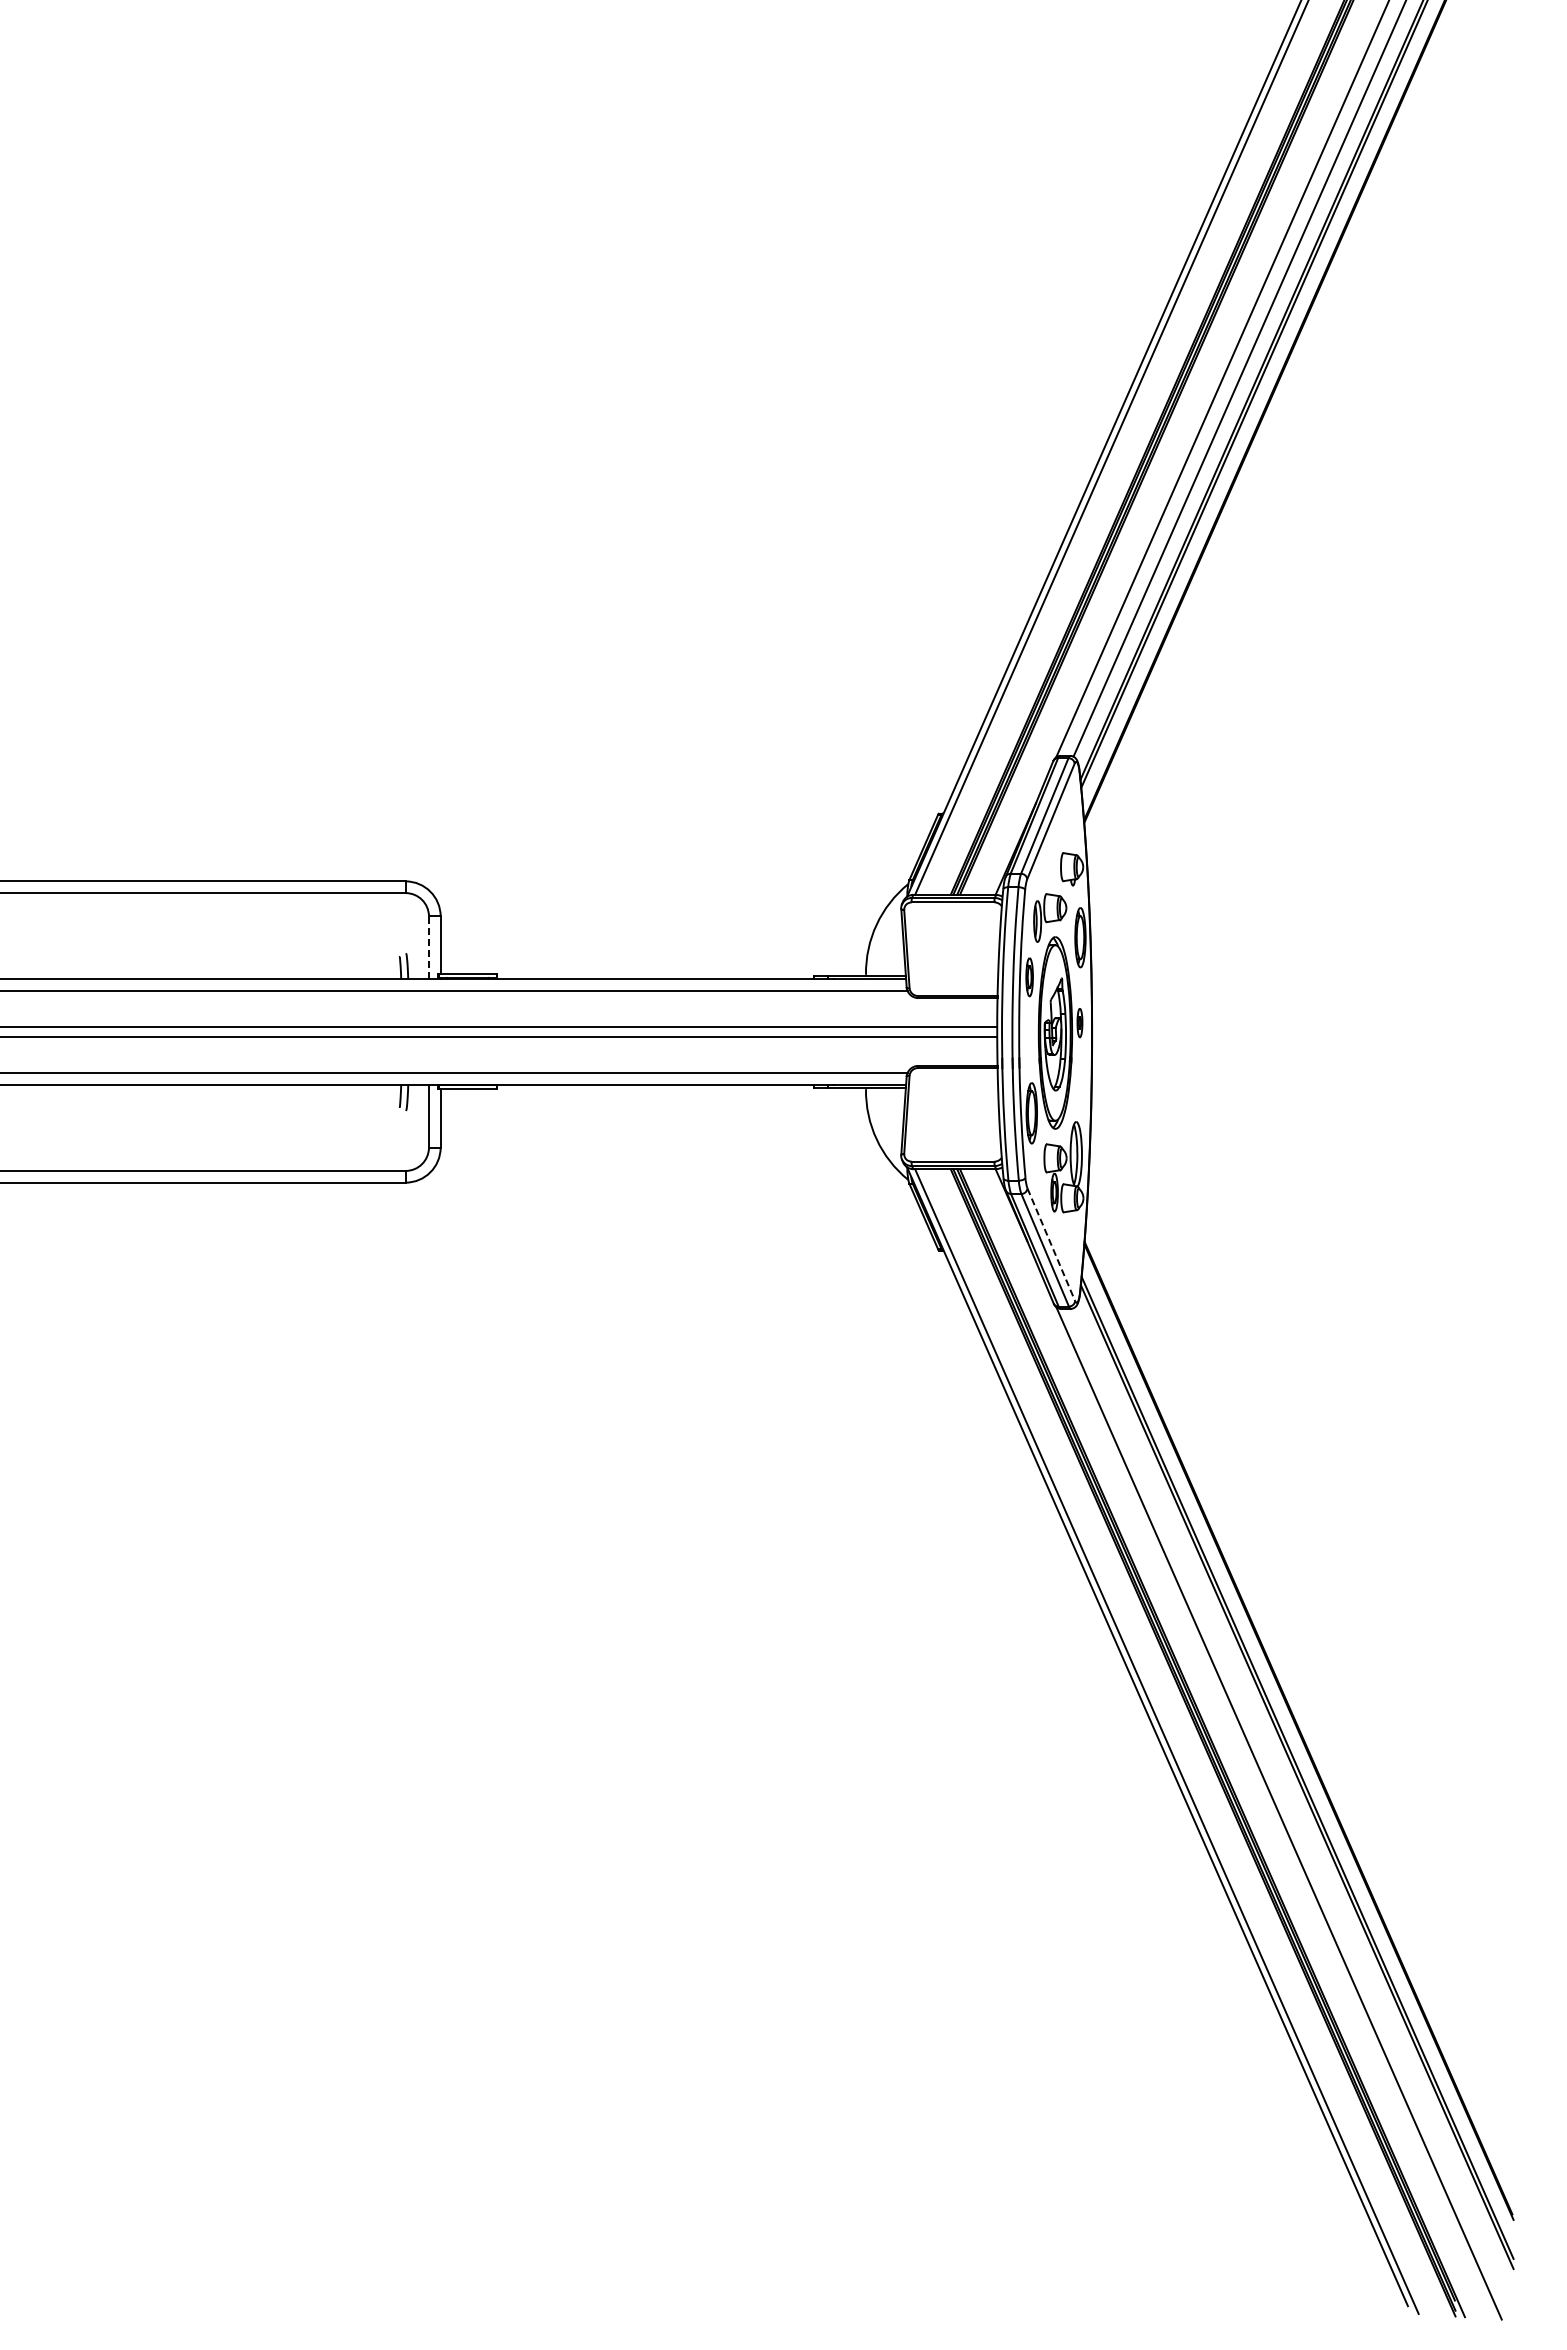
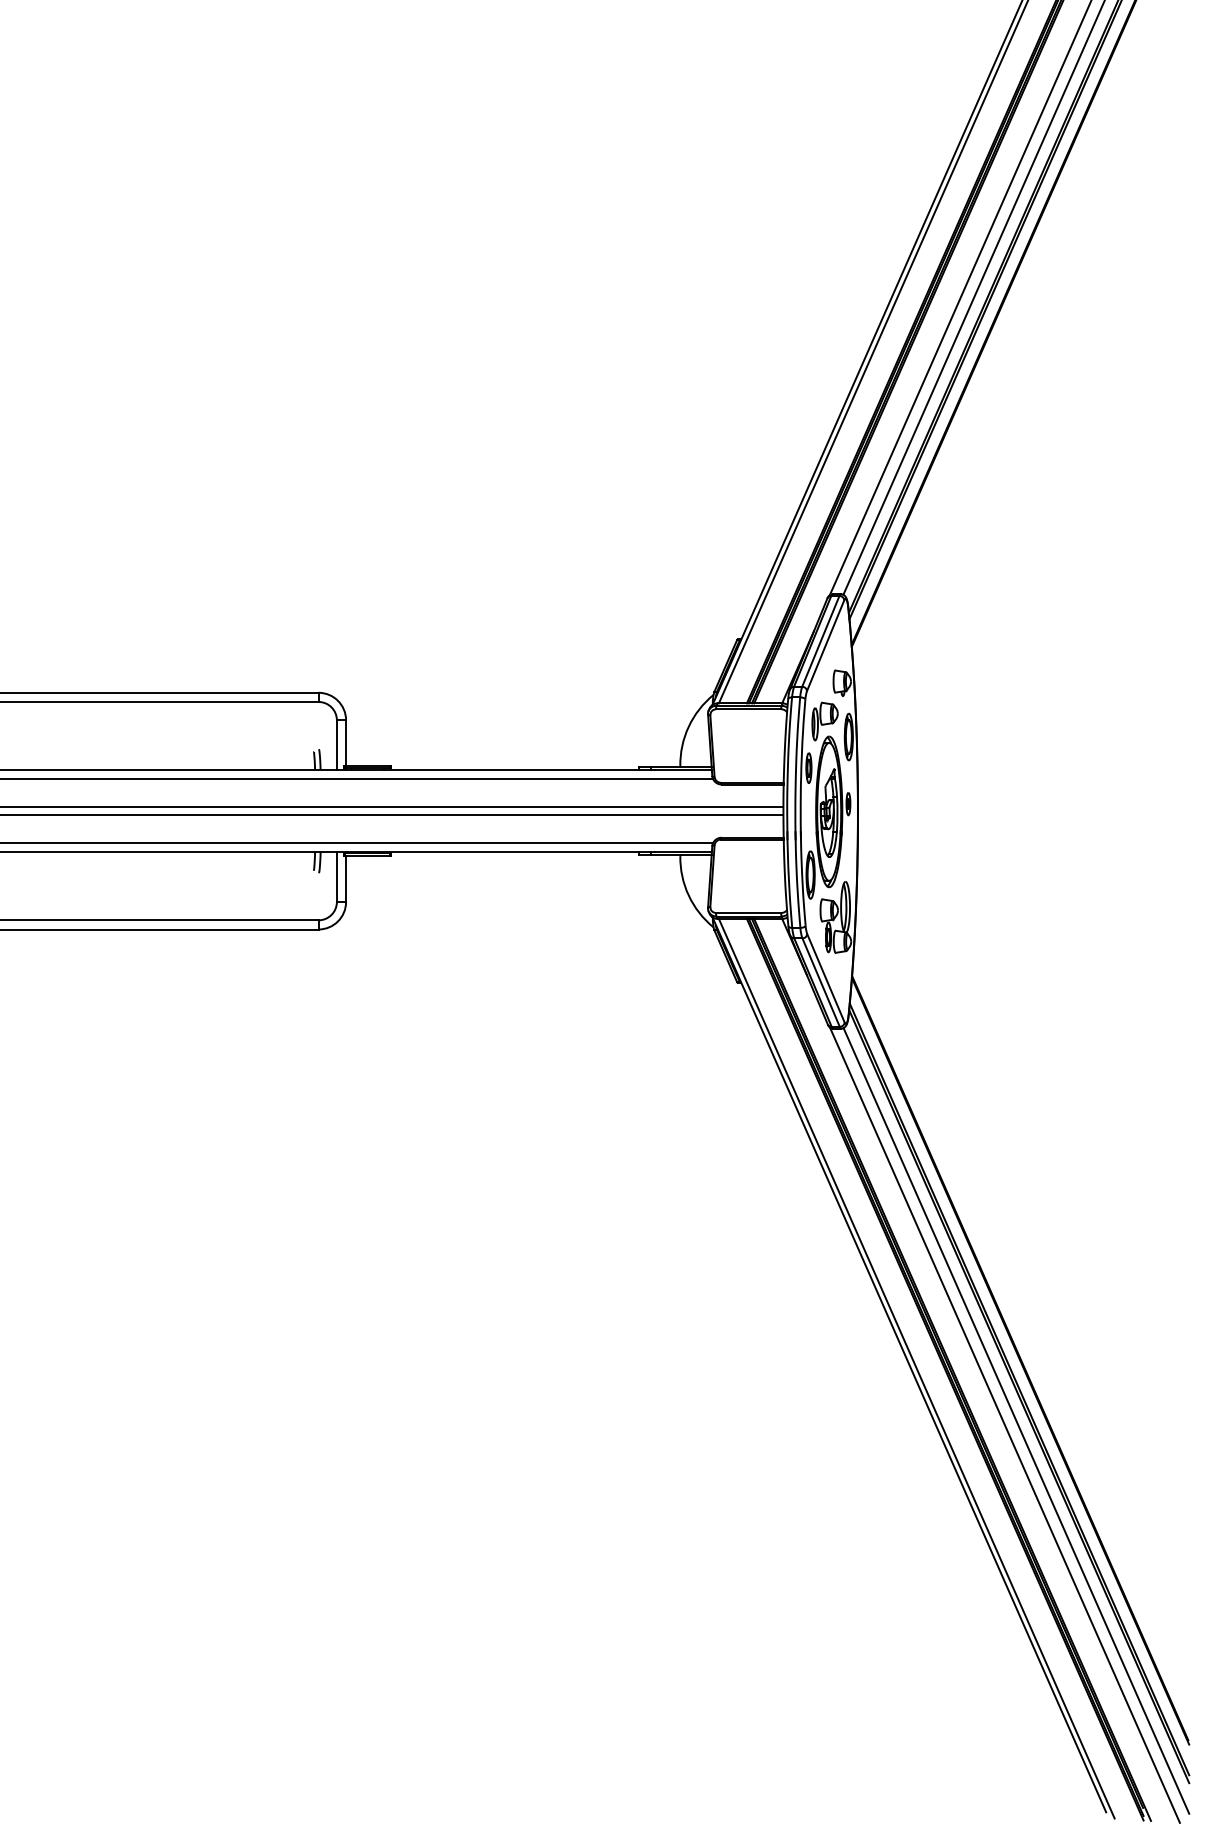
line: (428, 947) -> (336, 744), dashed -> solid
line: (1051, 1245) -> (826, 978), dashed -> solid
line: (1293, 1807) -> (1016, 1420), added

